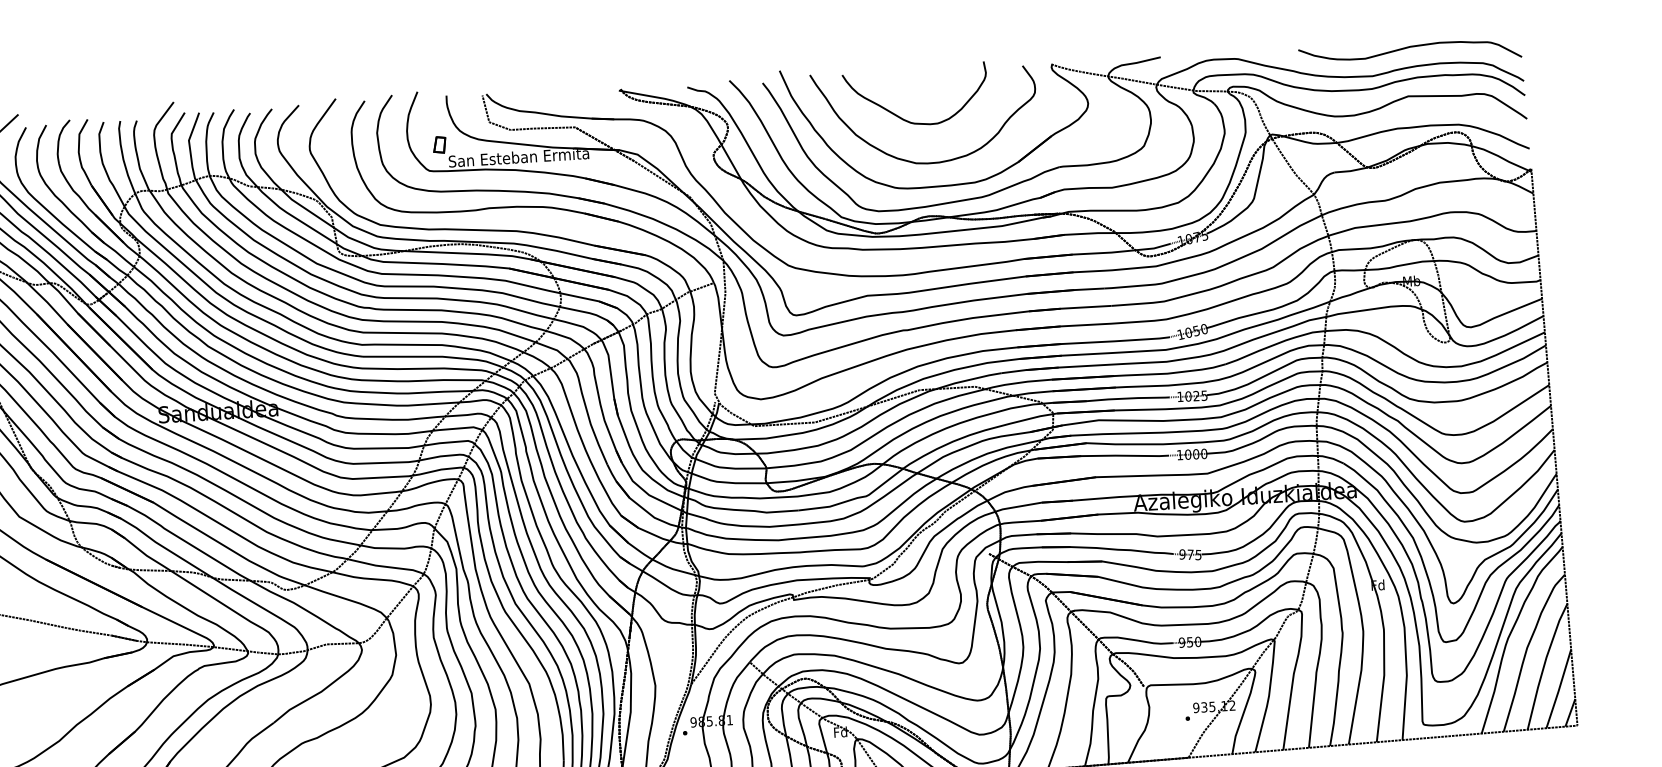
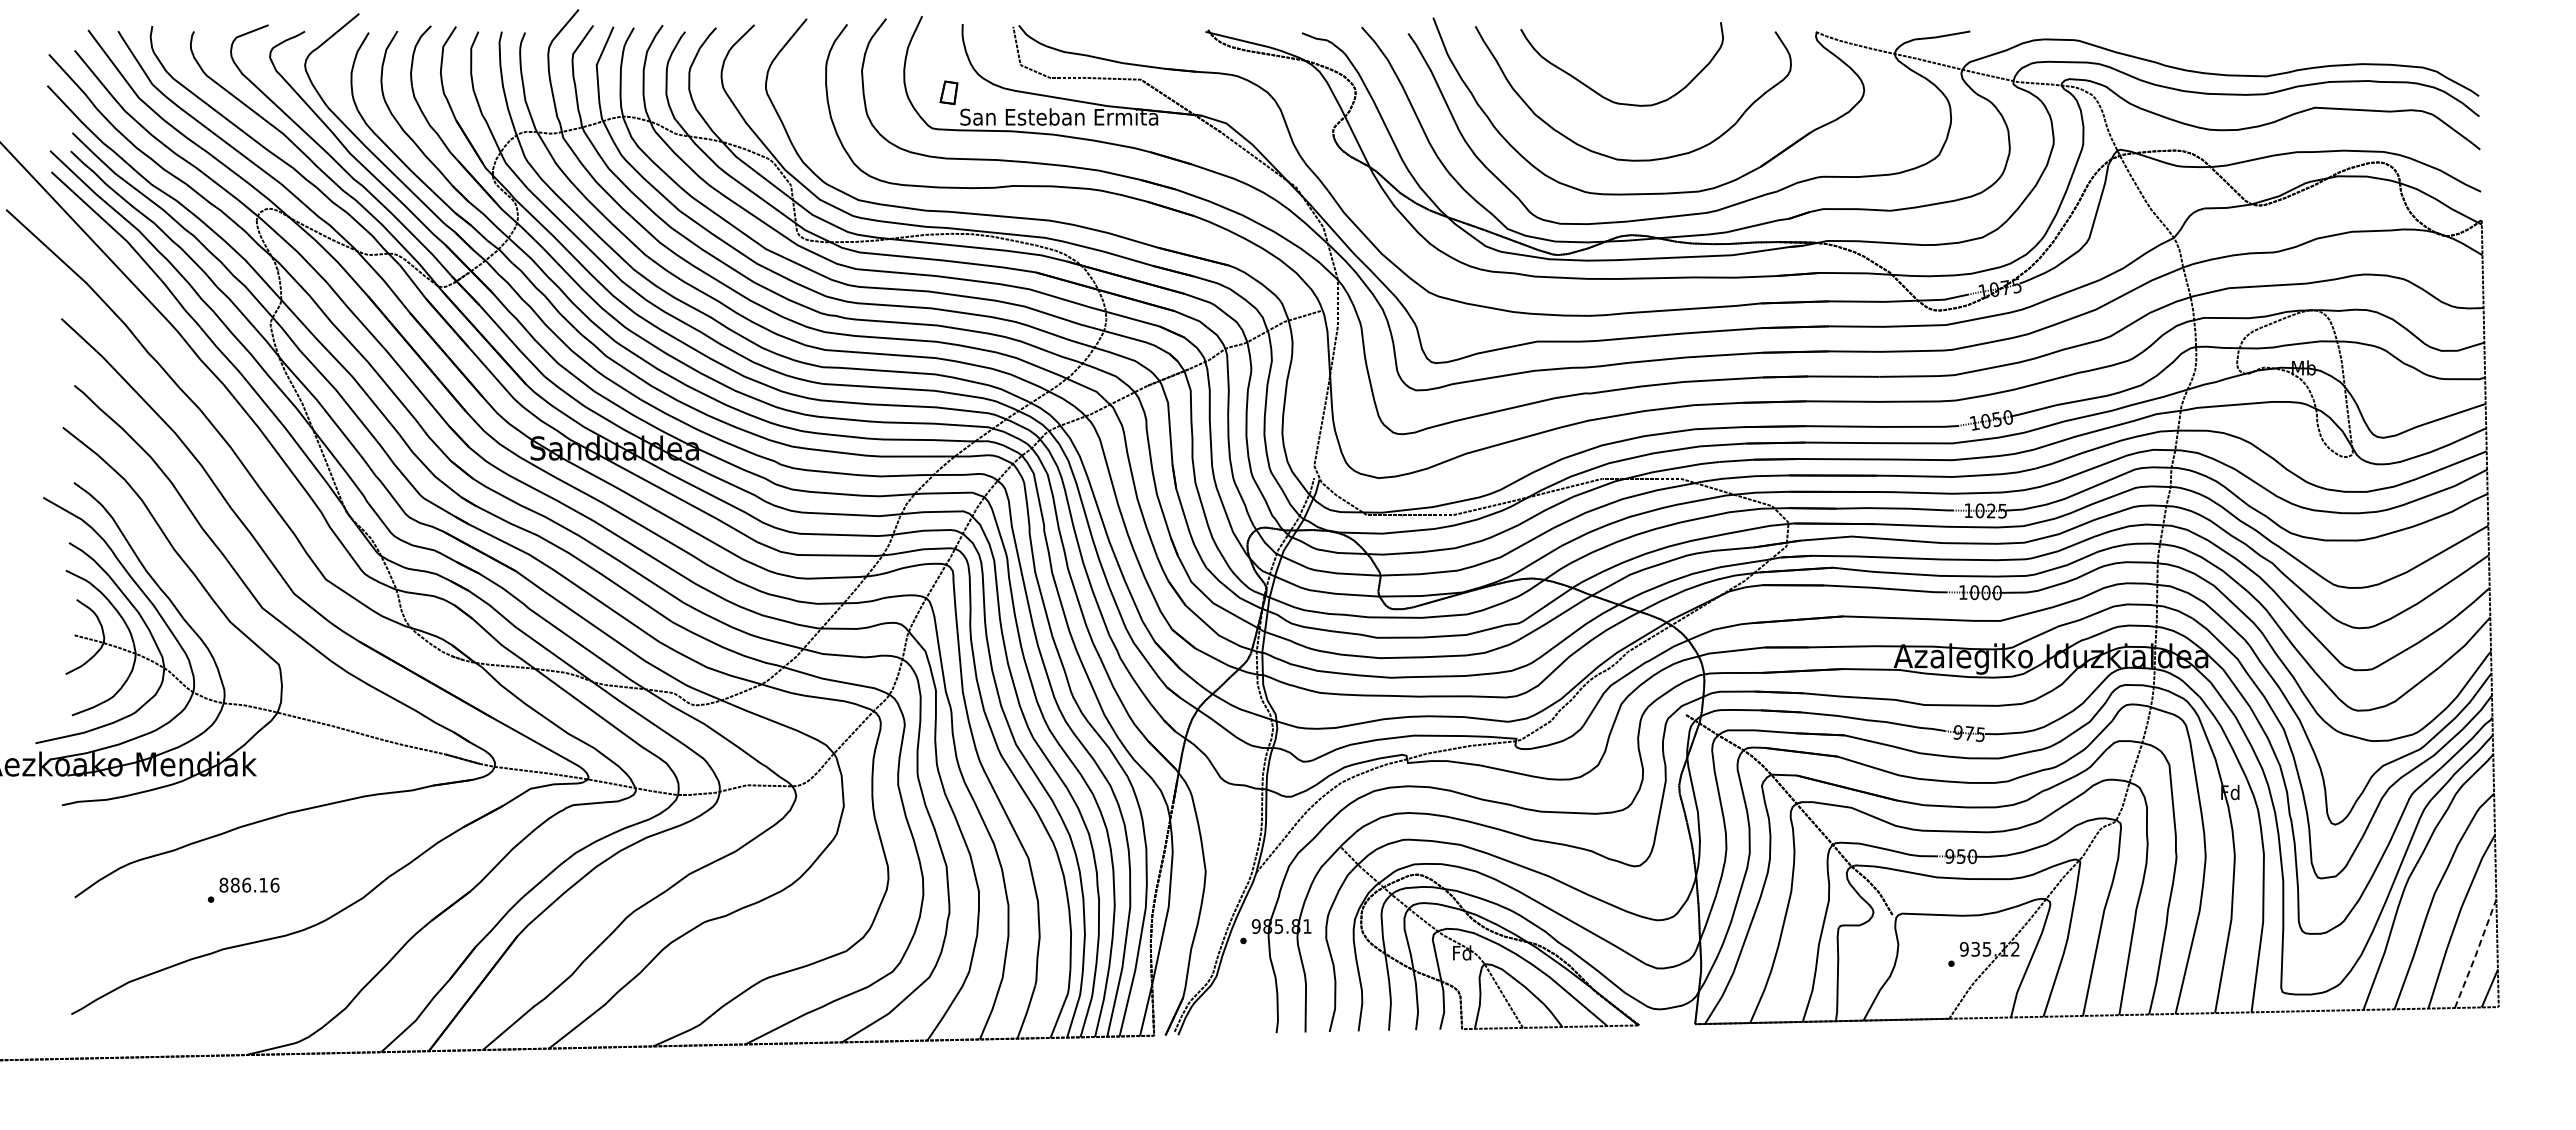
curve: (1409, 47) -> (2321, 39), removed
line: (1559, 689) -> (2476, 954), solid -> dashed

